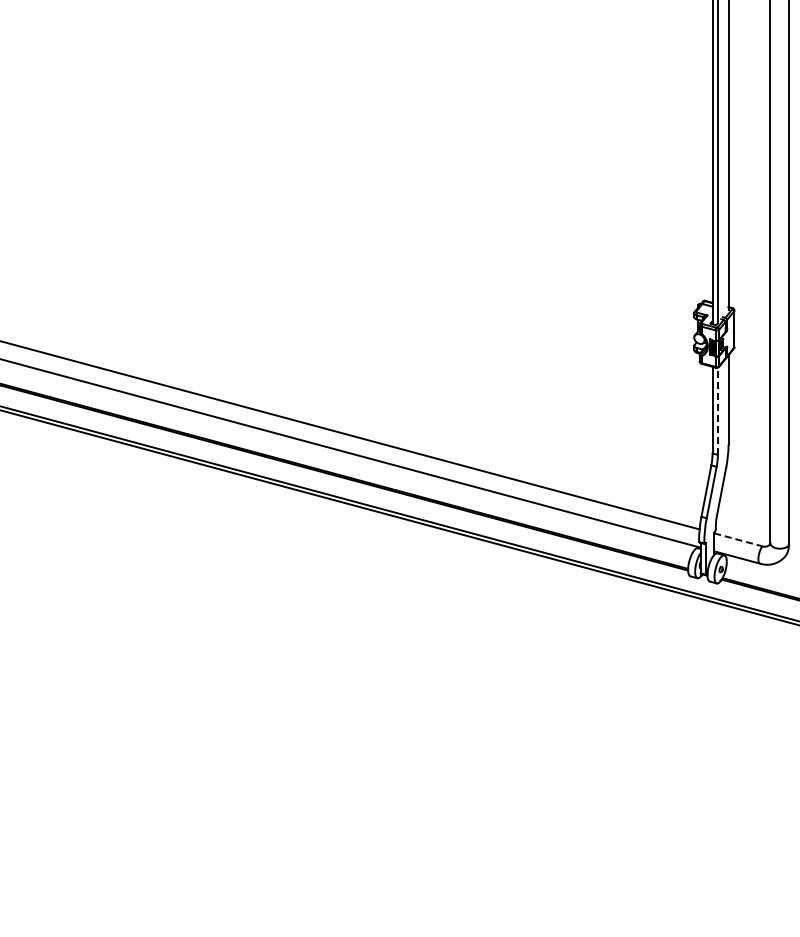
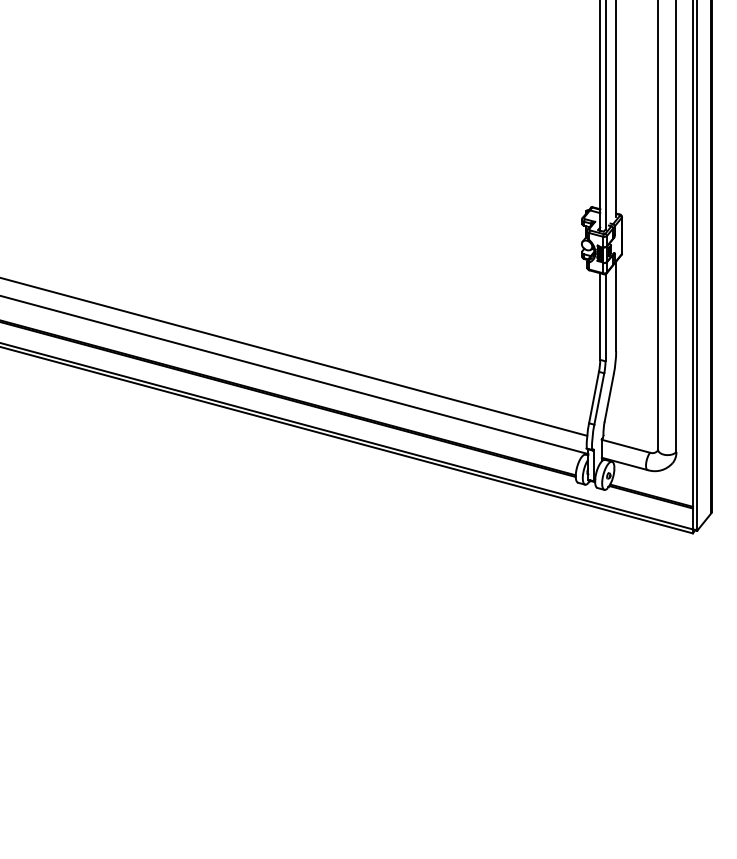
line: (717, 411) -> (605, 317), dashed -> solid
line: (738, 539) -> (626, 445), dashed -> solid

